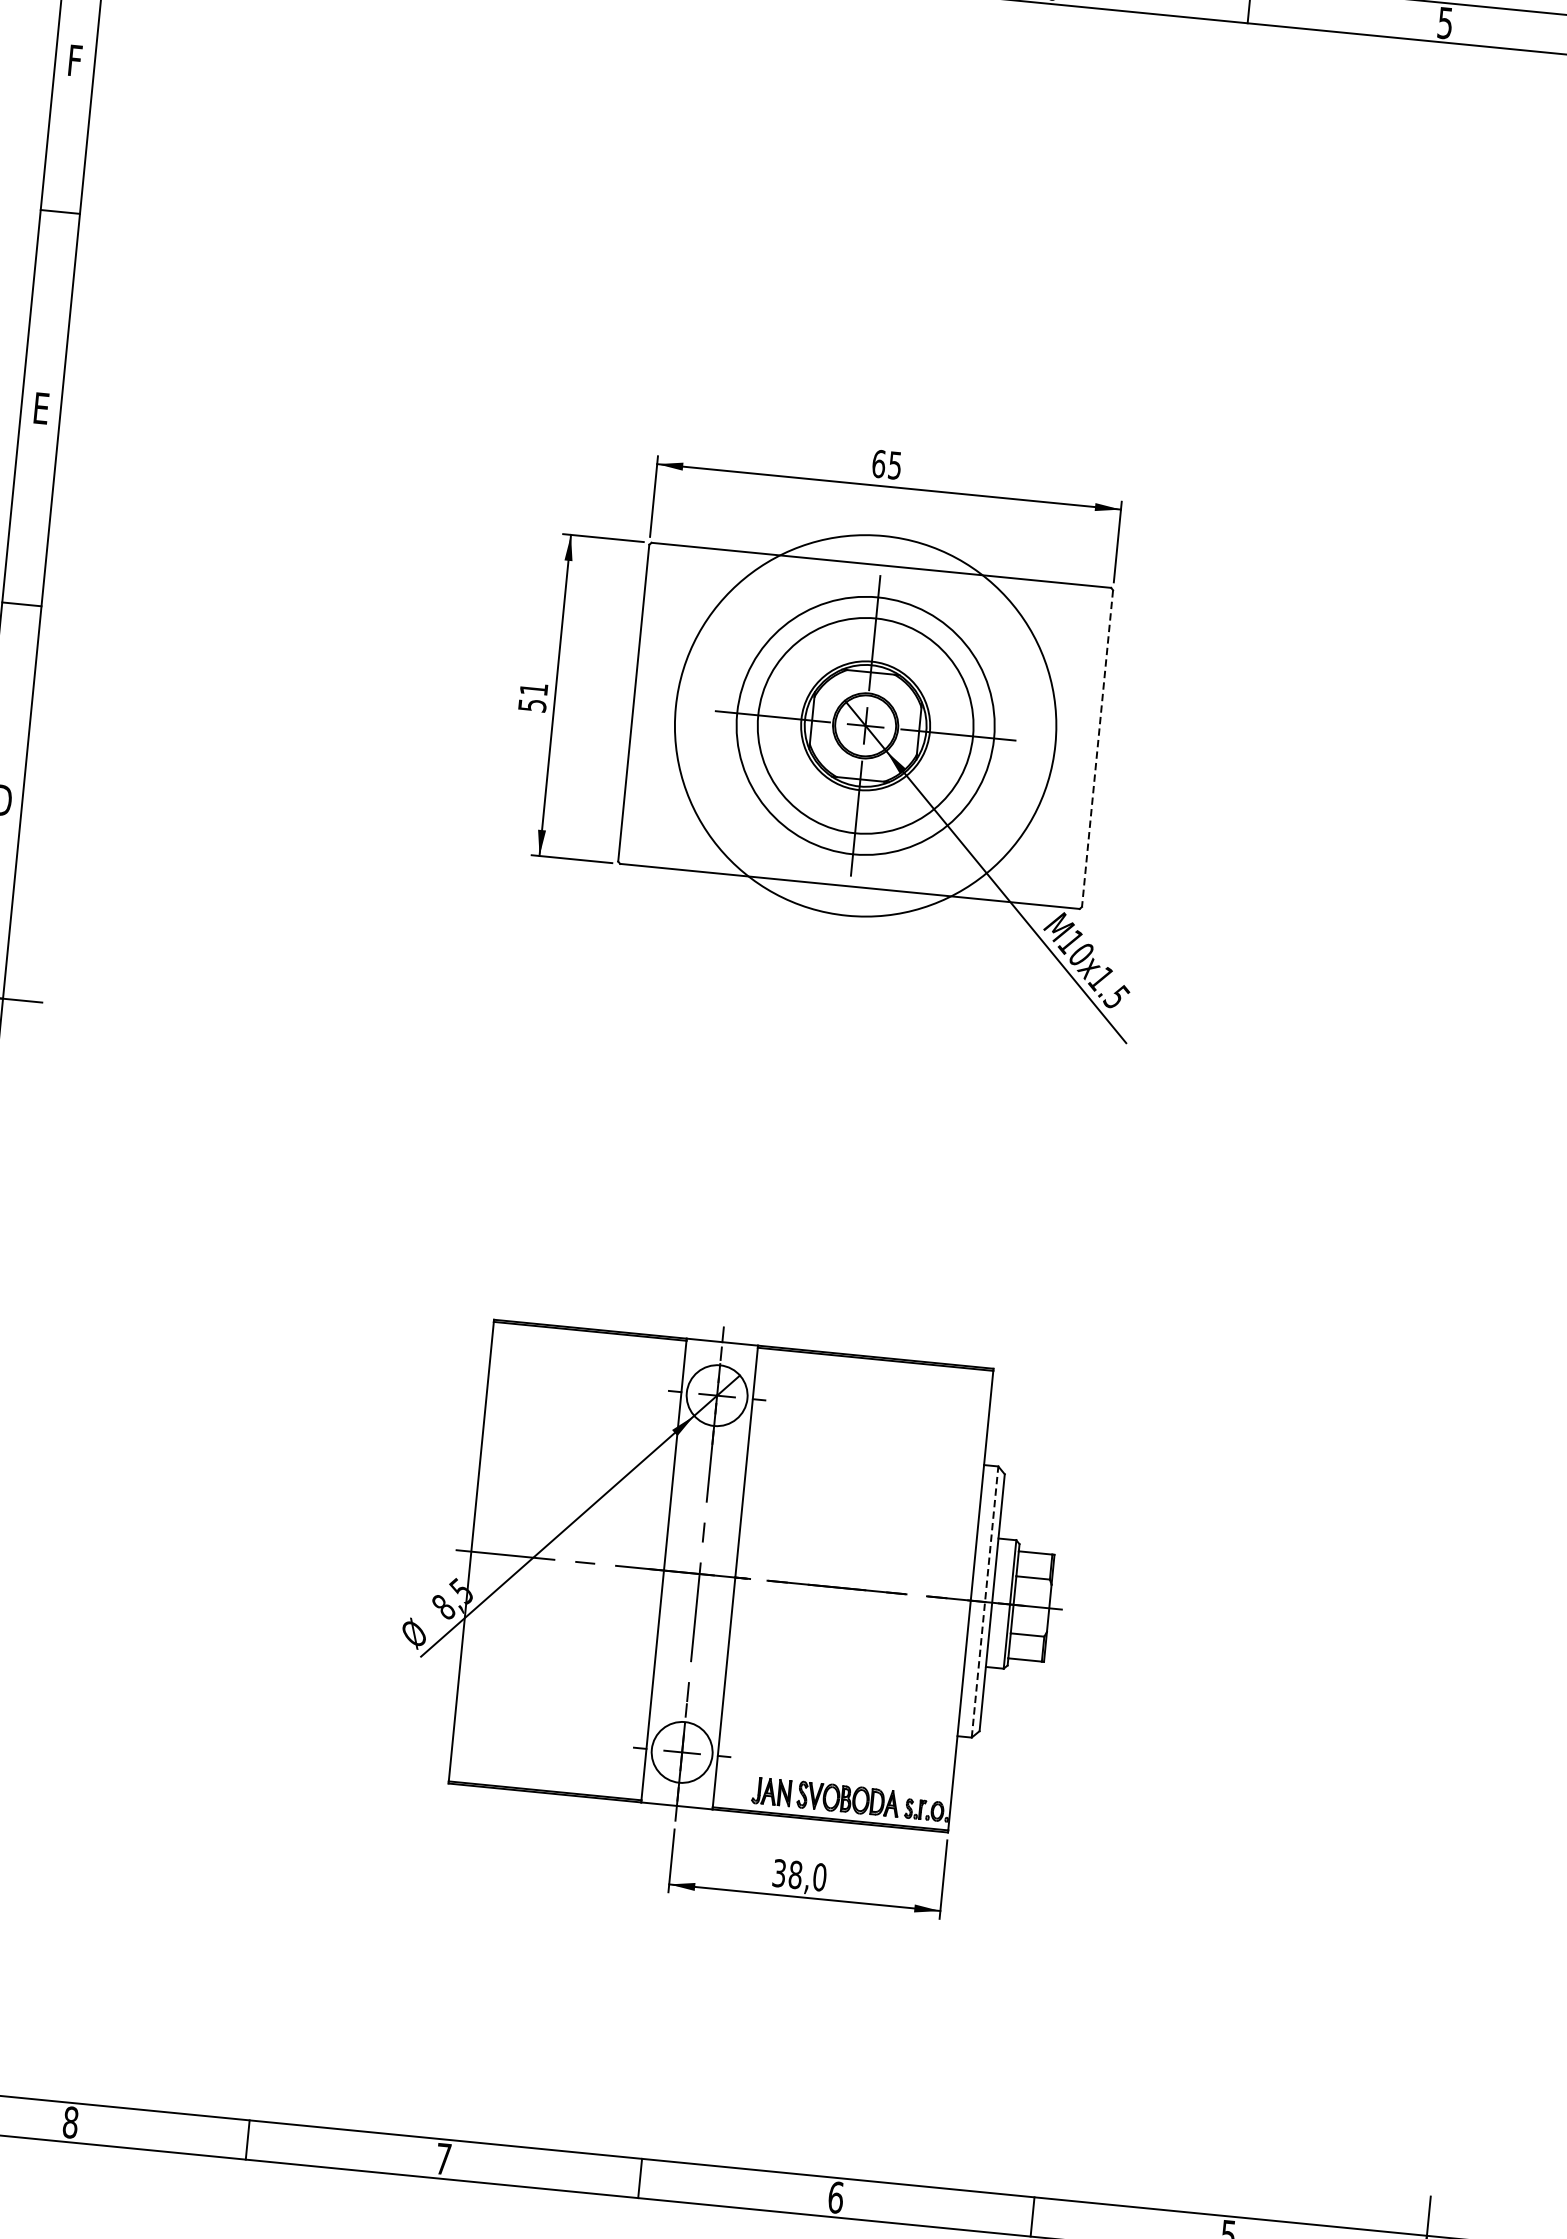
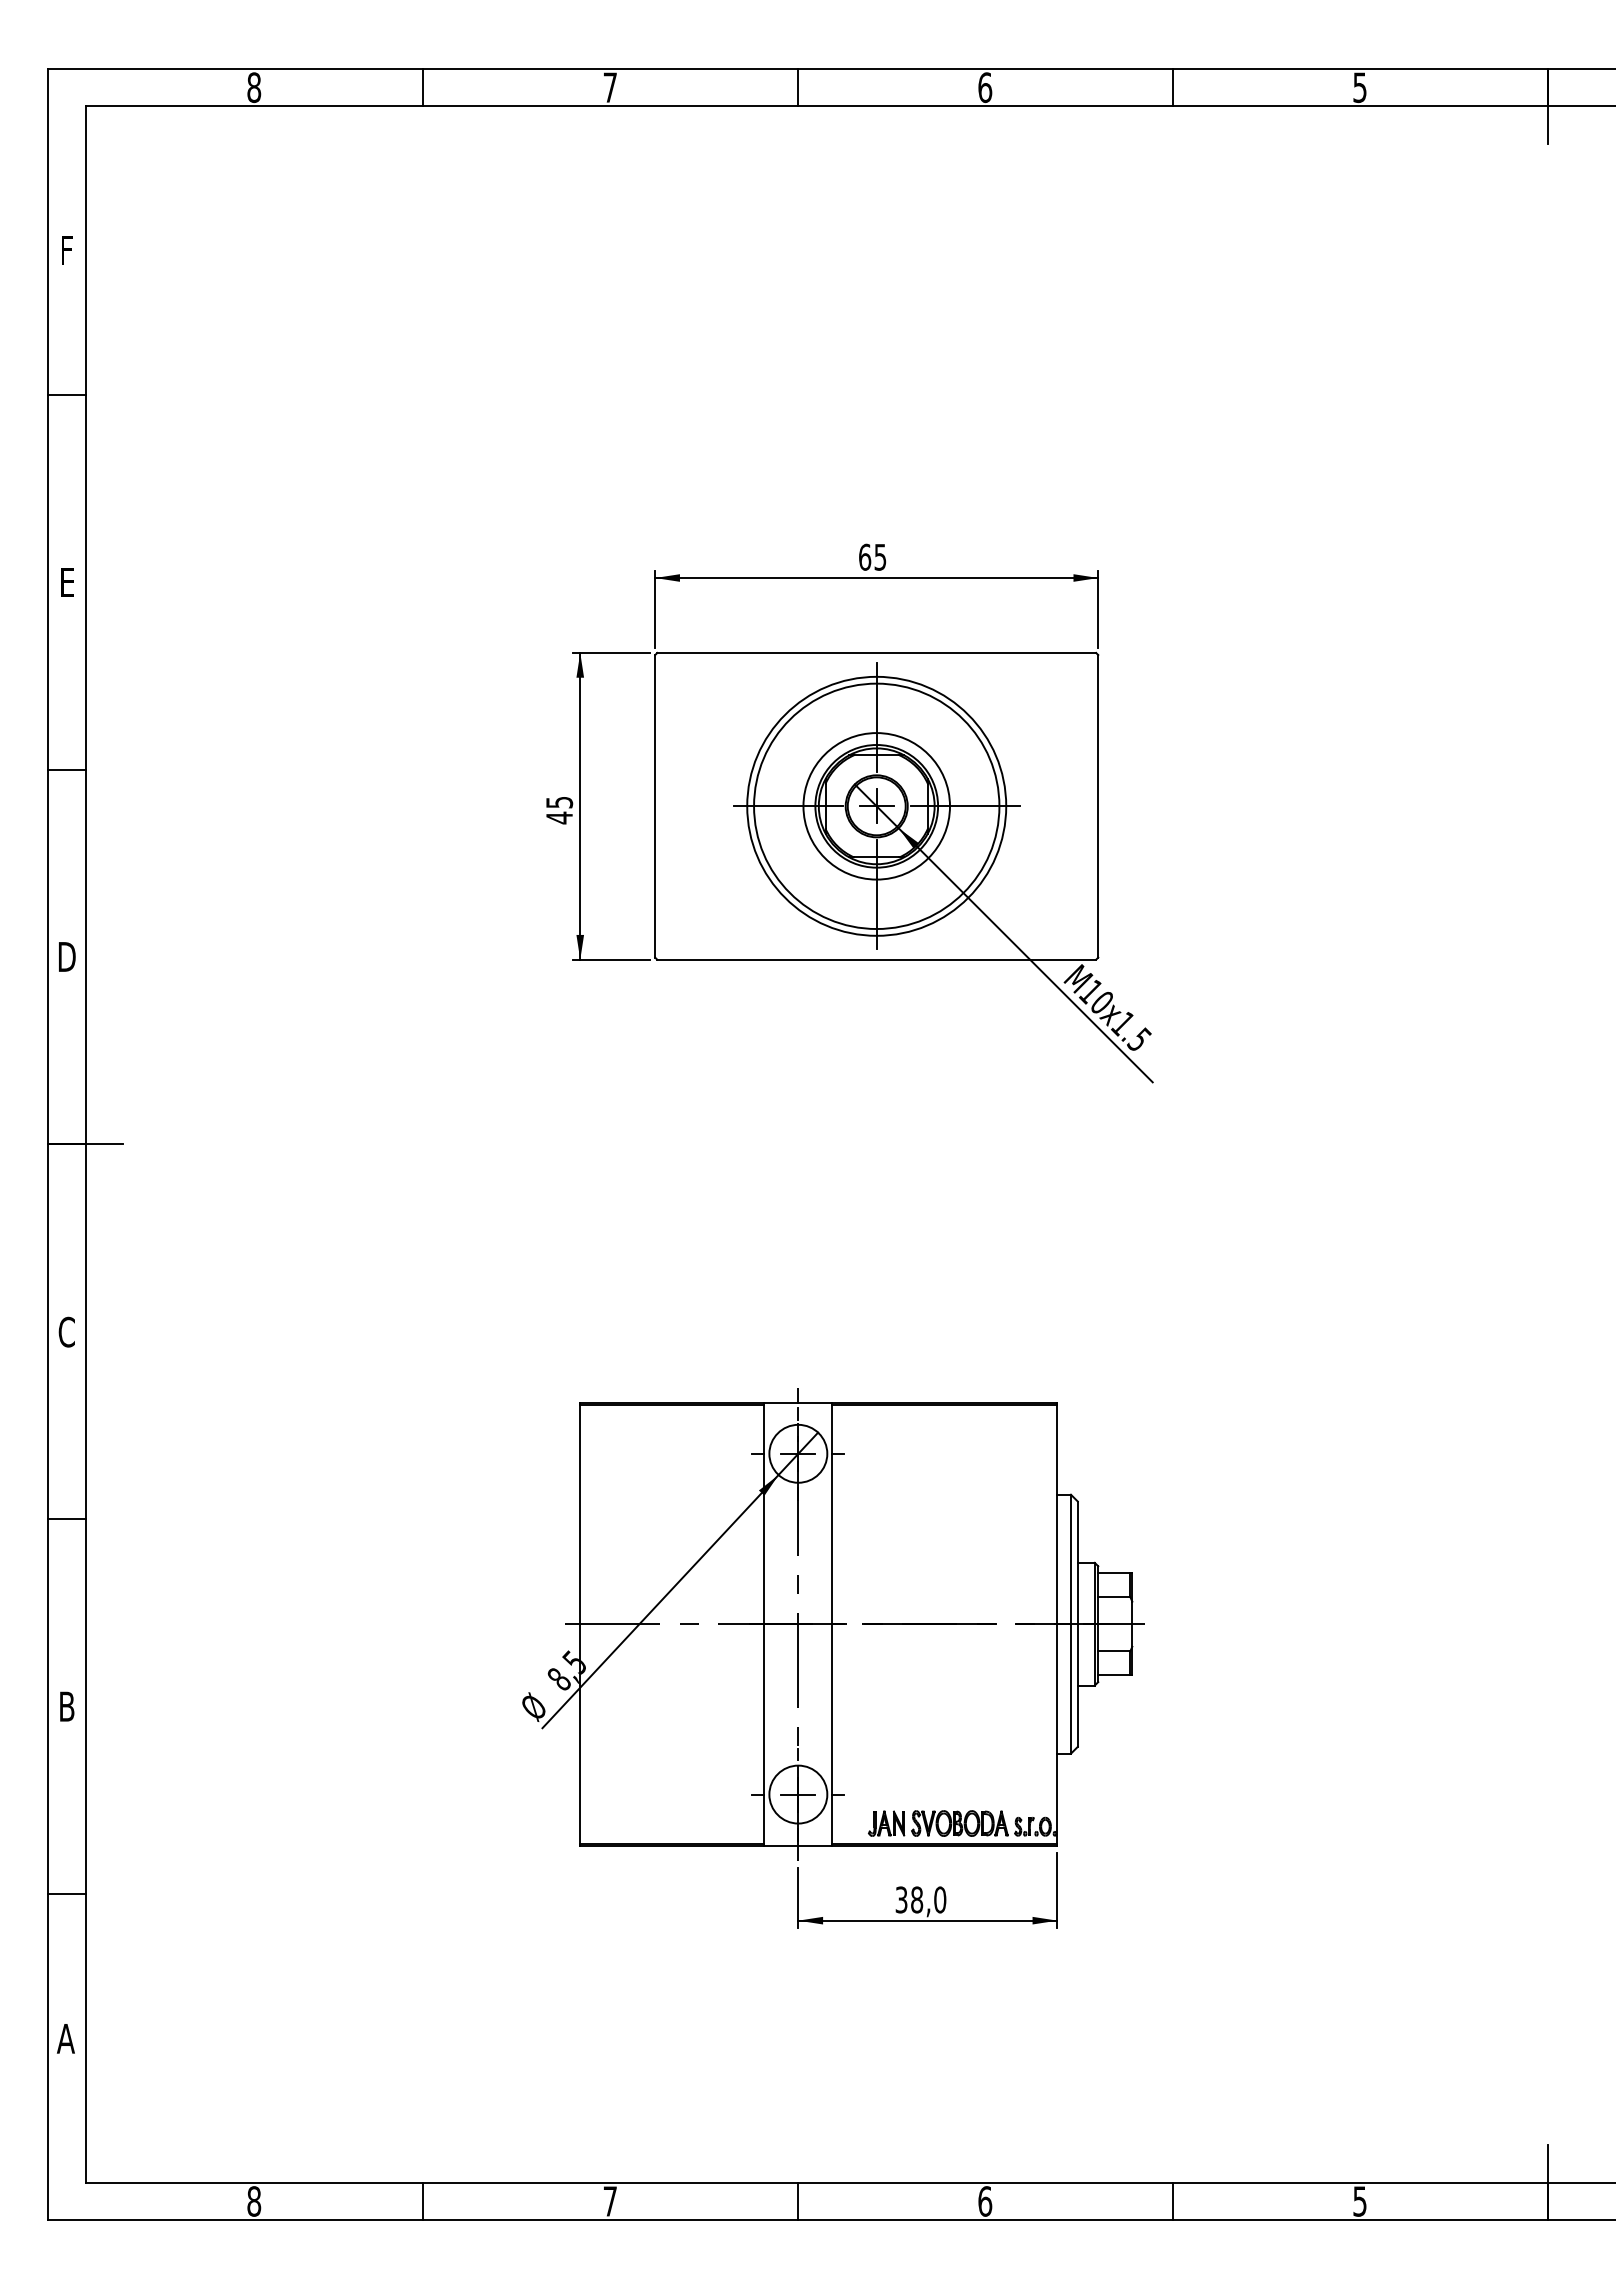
text: (533, 697) -> (559, 810), 51 -> 45
circle: (865, 724) -> (876, 805), size x0.71
circle: (865, 726) -> (876, 806), size x0.71
line: (1097, 748) -> (1098, 806), dashed -> solid
line: (984, 1601) -> (1070, 1623), dashed -> solid

